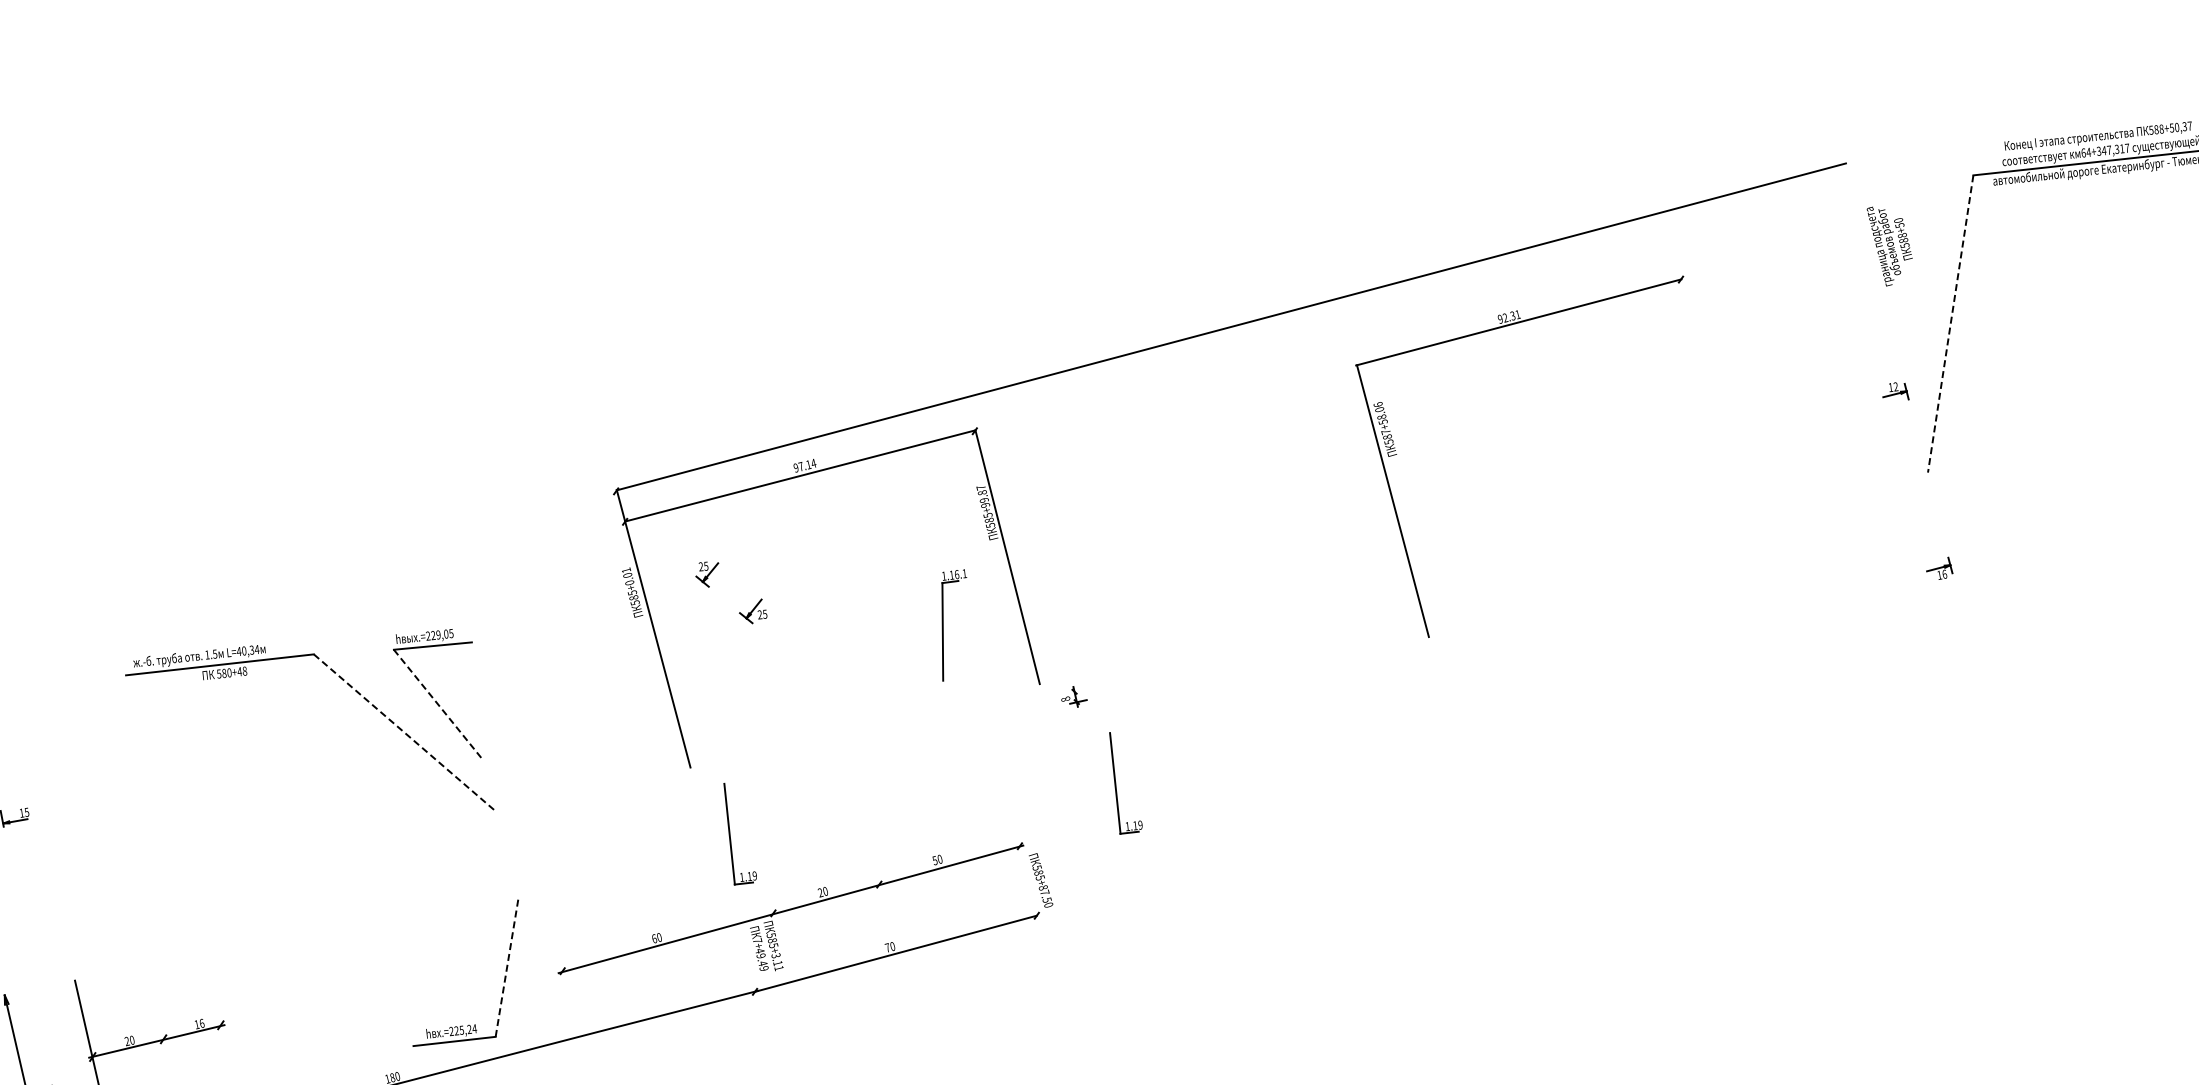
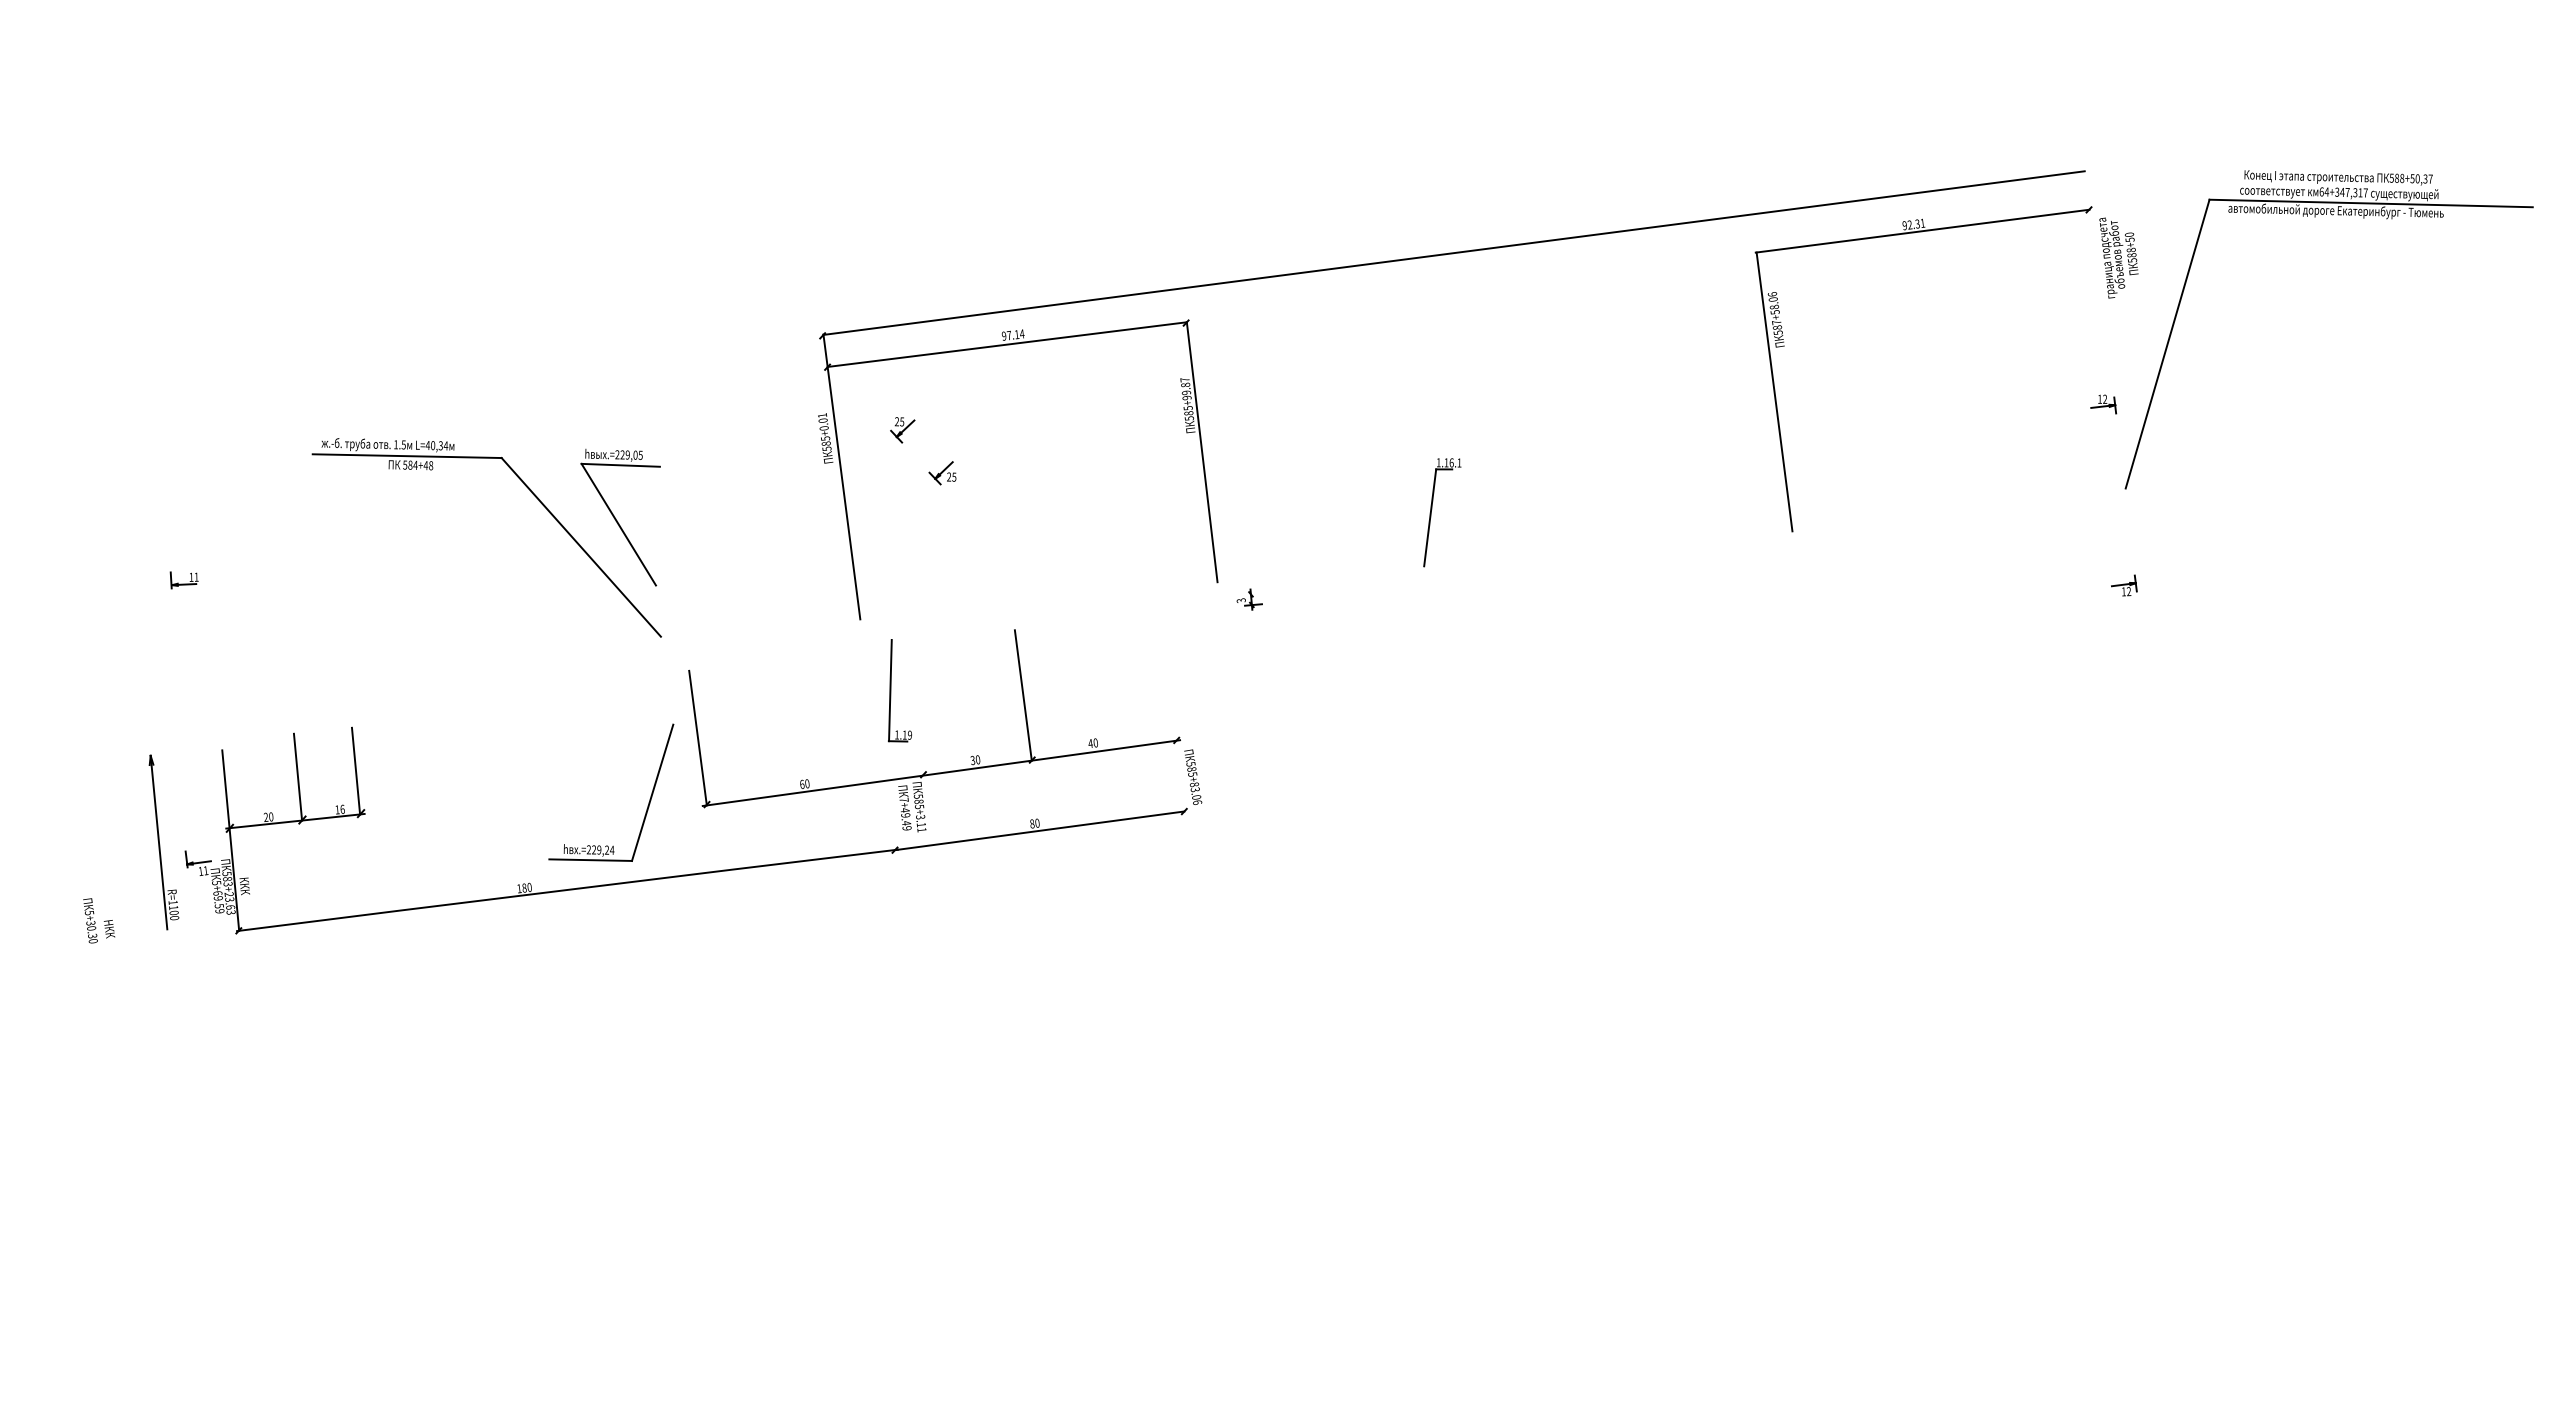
line: (1950, 324) -> (2167, 344), dashed -> solid
part: (1503, 327) -> (1906, 234), moved
text: (1944, 574) -> (2128, 591), 16 -> 12
part: (944, 623) -> (1432, 509), moved
text: (229, 672) -> (415, 464), 580+48 -> 584+48
text: (1065, 699) -> (1241, 600), 8 -> 3
line: (439, 705) -> (619, 525), dashed -> solid
line: (404, 732) -> (581, 547), dashed -> solid
part: (1116, 783) -> (1280, 690), removed
text: (26, 811) -> (196, 576), 15 -> 11
line: (861, 821) -> (1022, 695), added
text: (934, 860) -> (1090, 743), 50 -> 40
text: (820, 893) -> (972, 761), 20 -> 30
text: (1046, 898) -> (1196, 795), 585+87.50 -> 585+83.06
line: (544, 905) -> (697, 737), added
text: (886, 947) -> (1031, 823), 70 -> 80
line: (507, 966) -> (652, 792), dashed -> solid
line: (209, 983) -> (355, 770), added
line: (153, 996) -> (297, 776), added
text: (461, 1029) -> (599, 849), .=225,24 -> .=229,24

